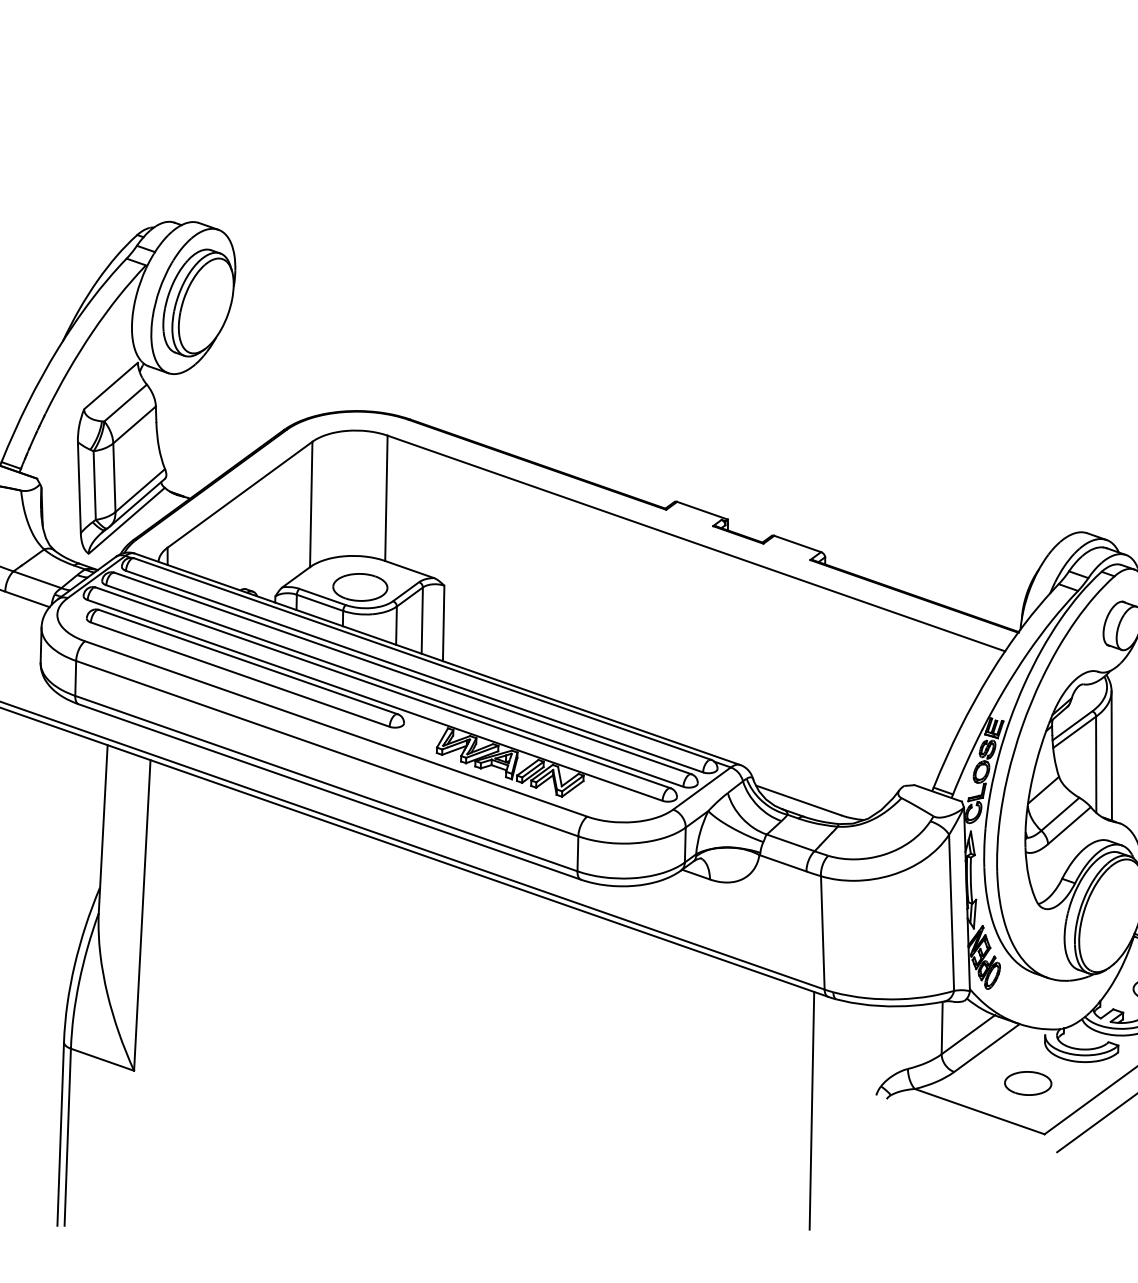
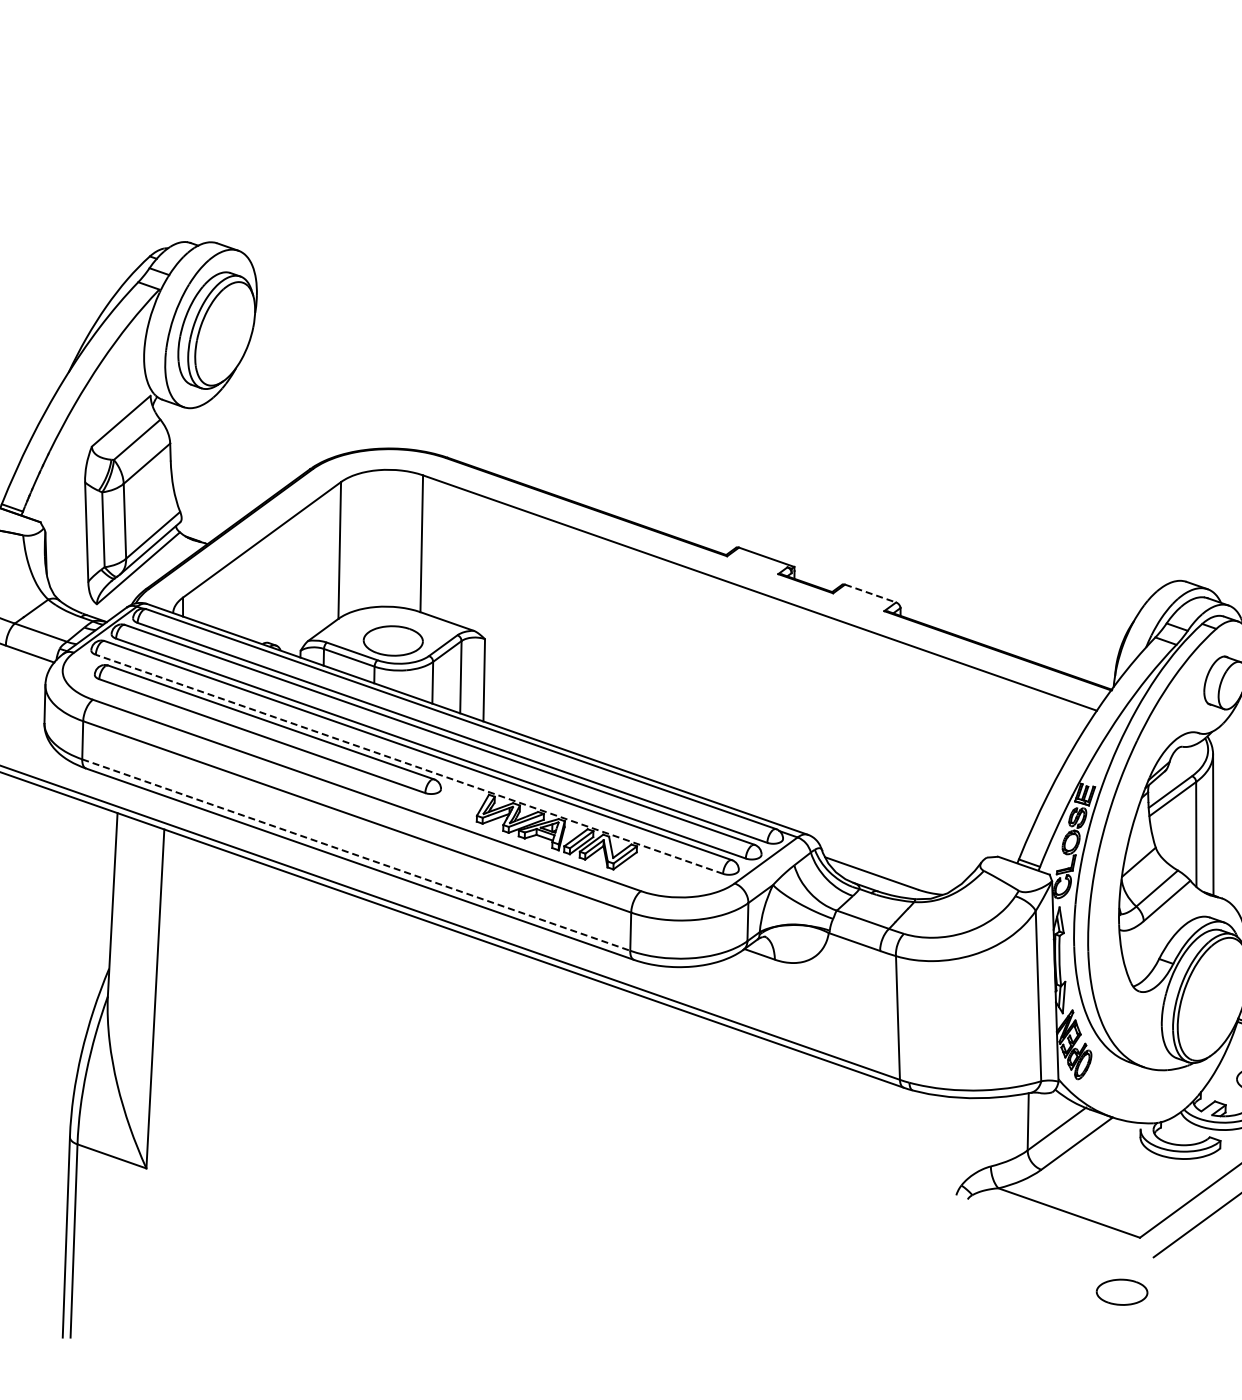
line: (798, 543) -> (871, 593), solid -> dashed
line: (375, 700) -> (409, 764), solid -> dashed
line: (326, 784) -> (356, 855), solid -> dashed
part: (1027, 1082) -> (1121, 1291), moved
line: (811, 1110) -> (885, 1211), removed

